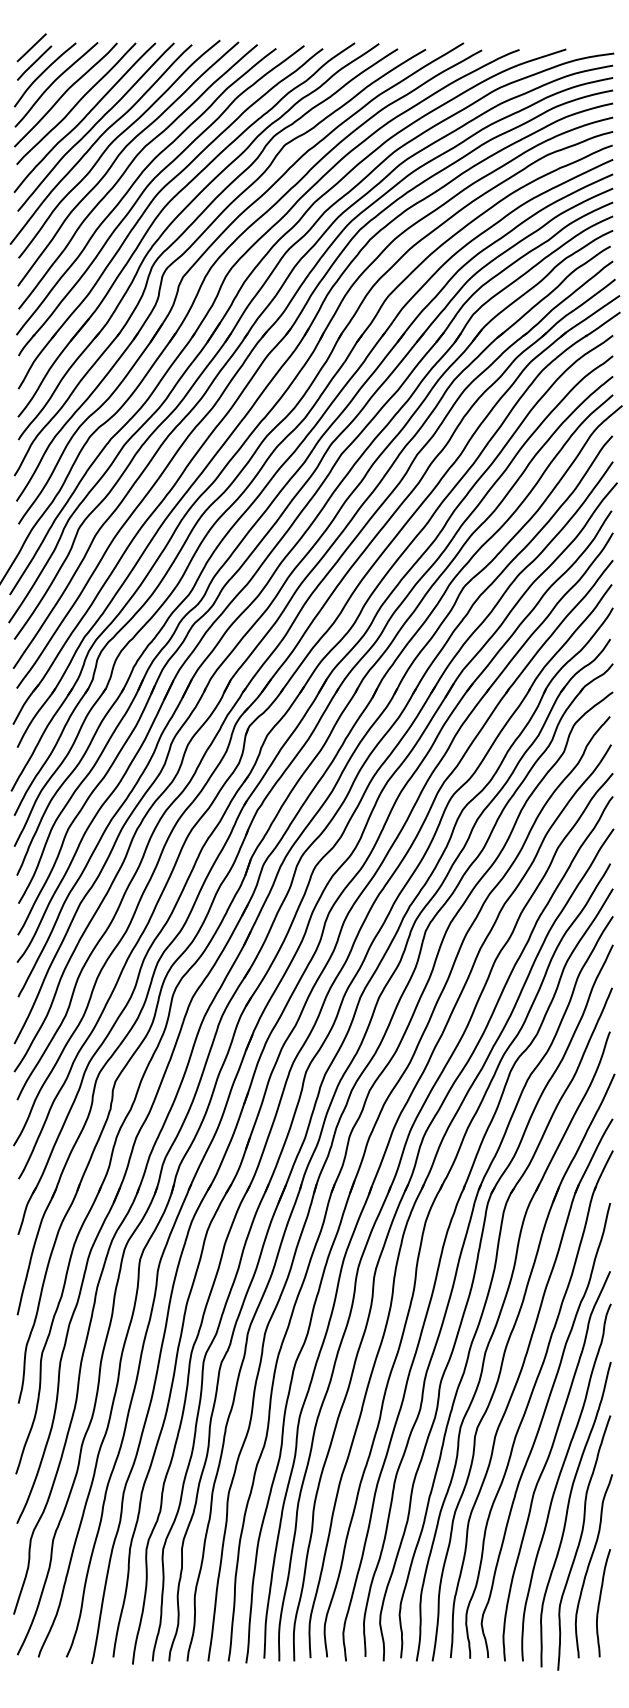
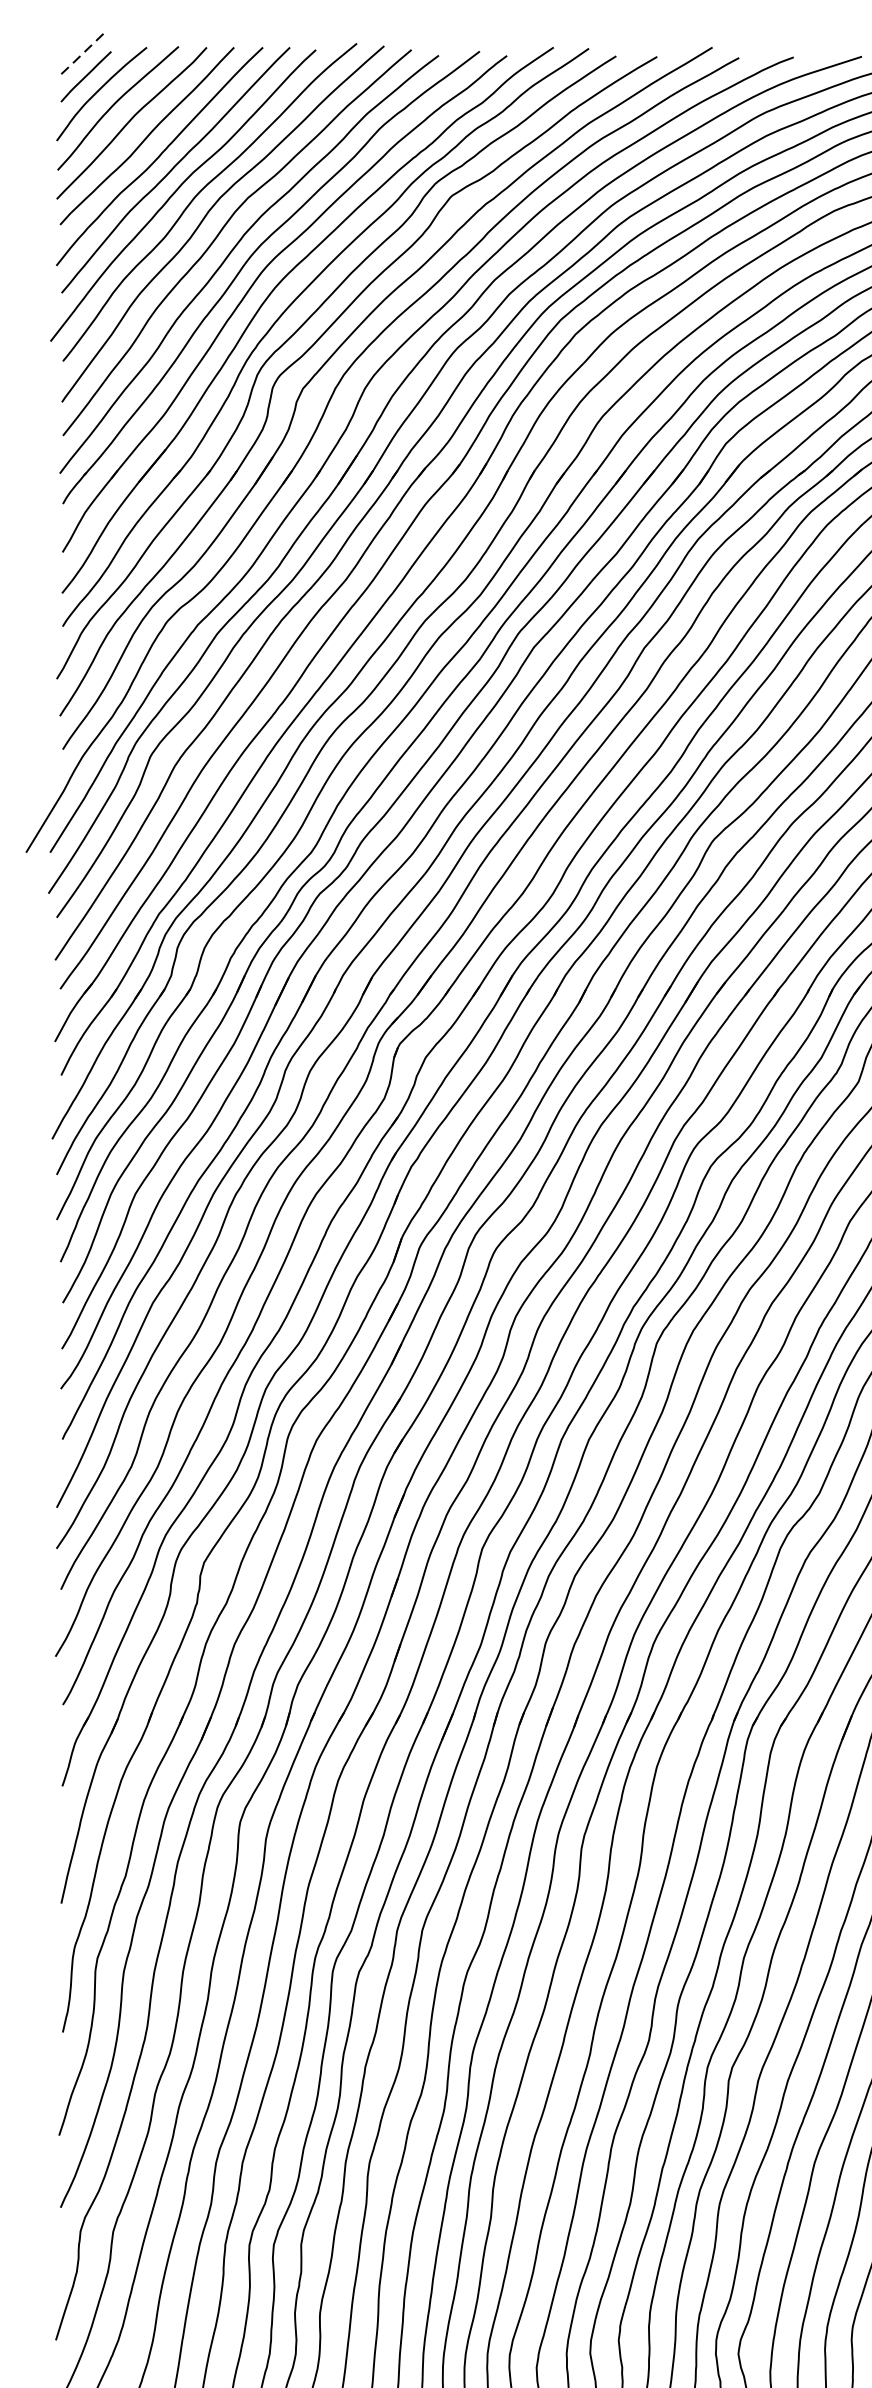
line: (30, 48) -> (80, 55), solid -> dashed

